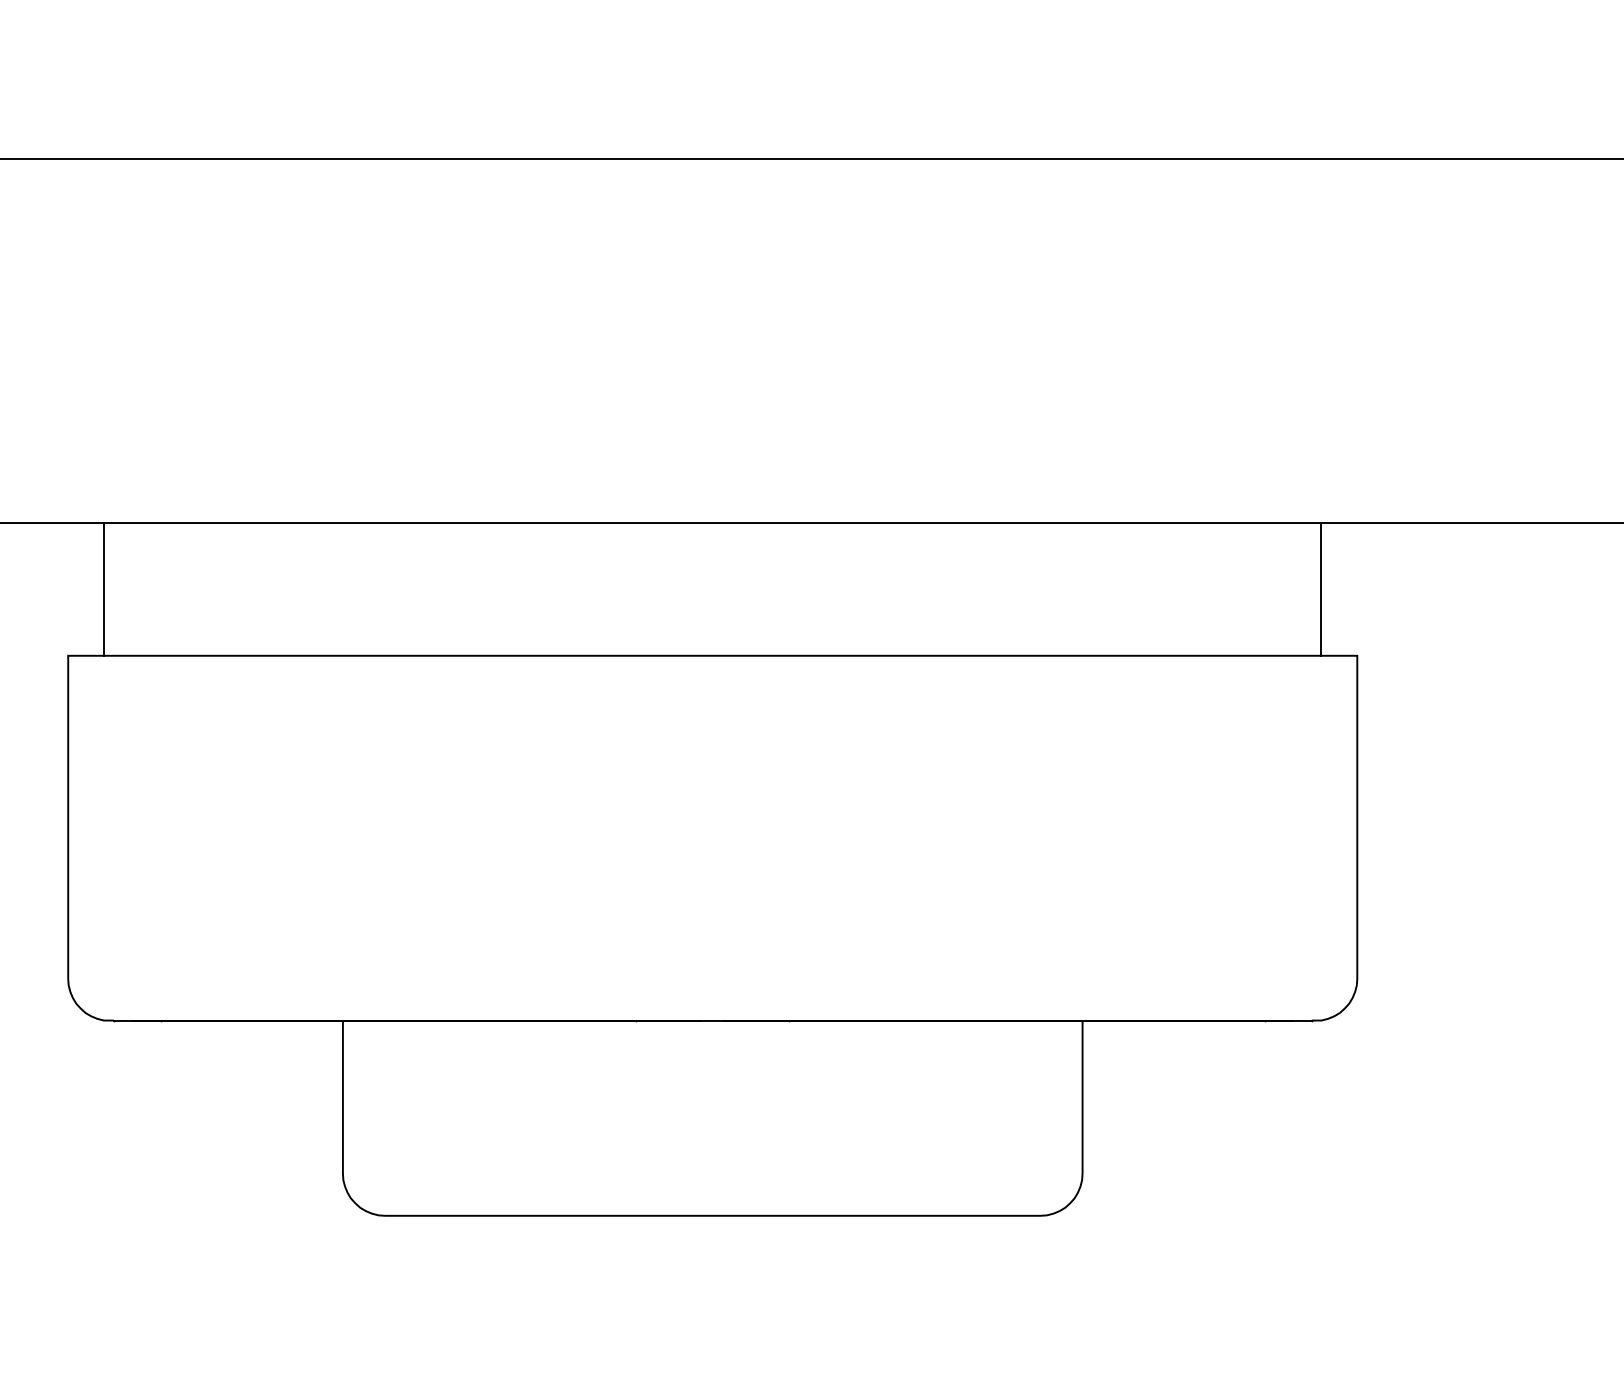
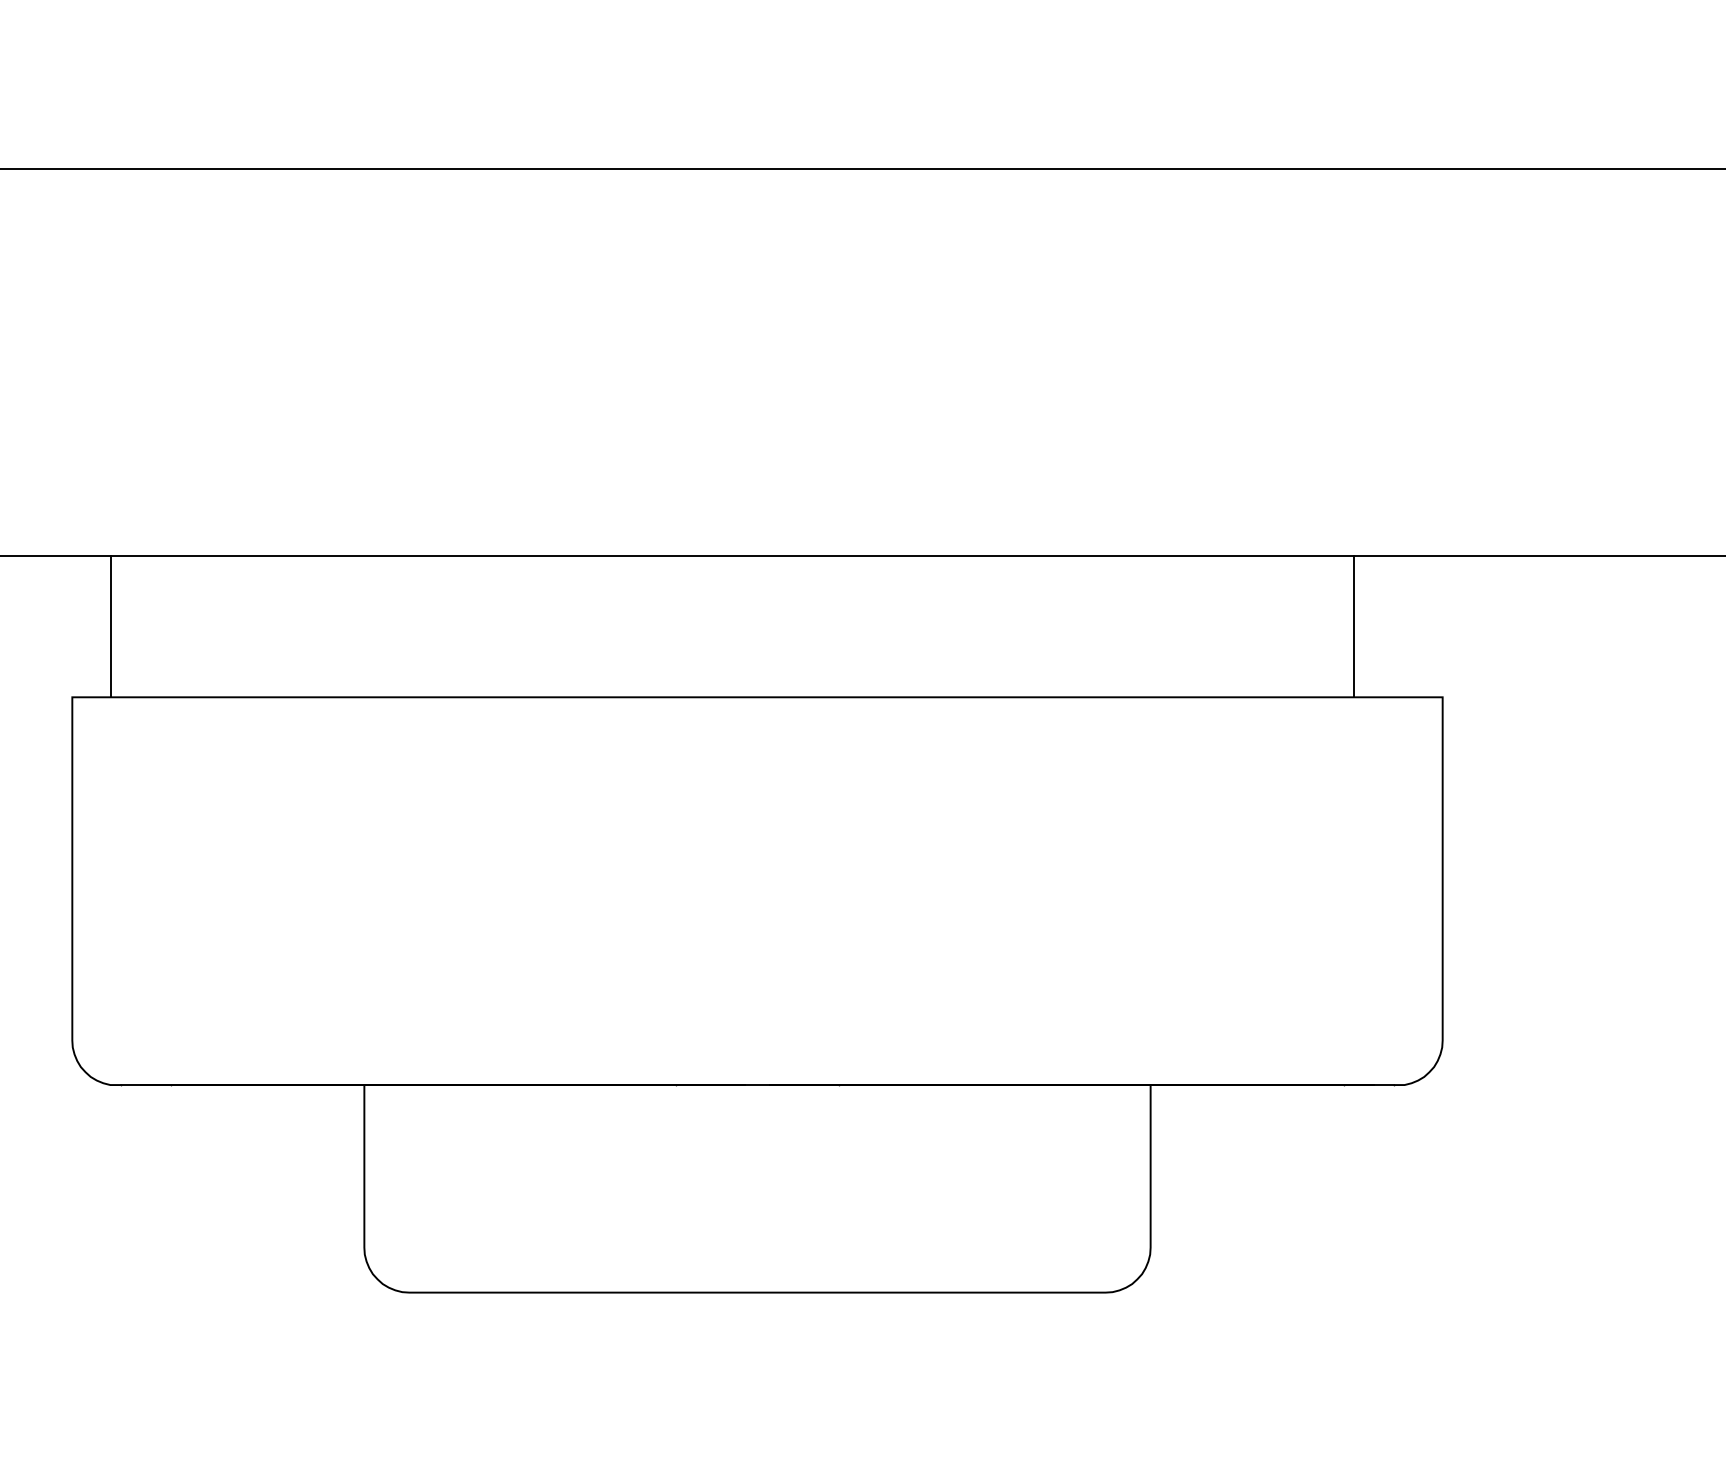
line: (1321, 589) -> (1354, 626), moved

